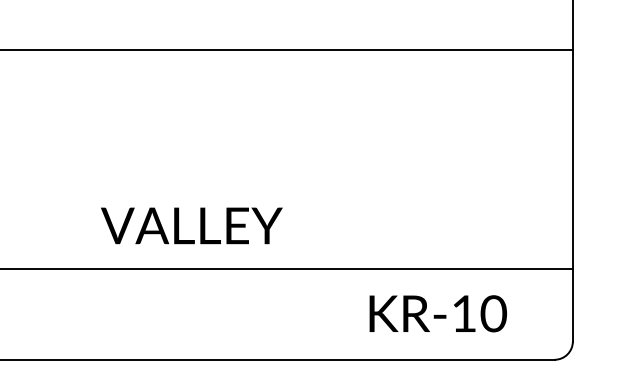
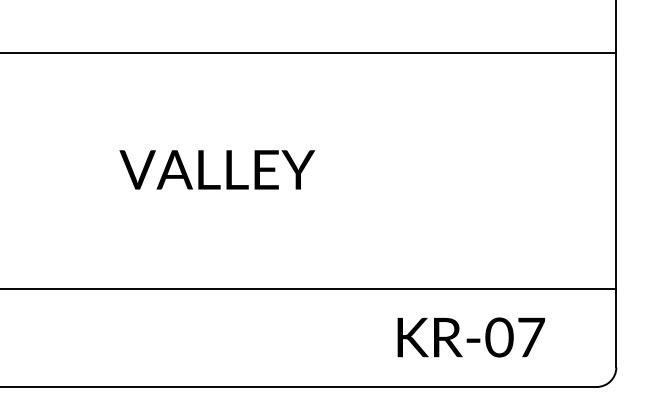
text: (191, 225) -> (217, 169), moved
text: (479, 313) -> (515, 337), KR-10 -> KR-07

